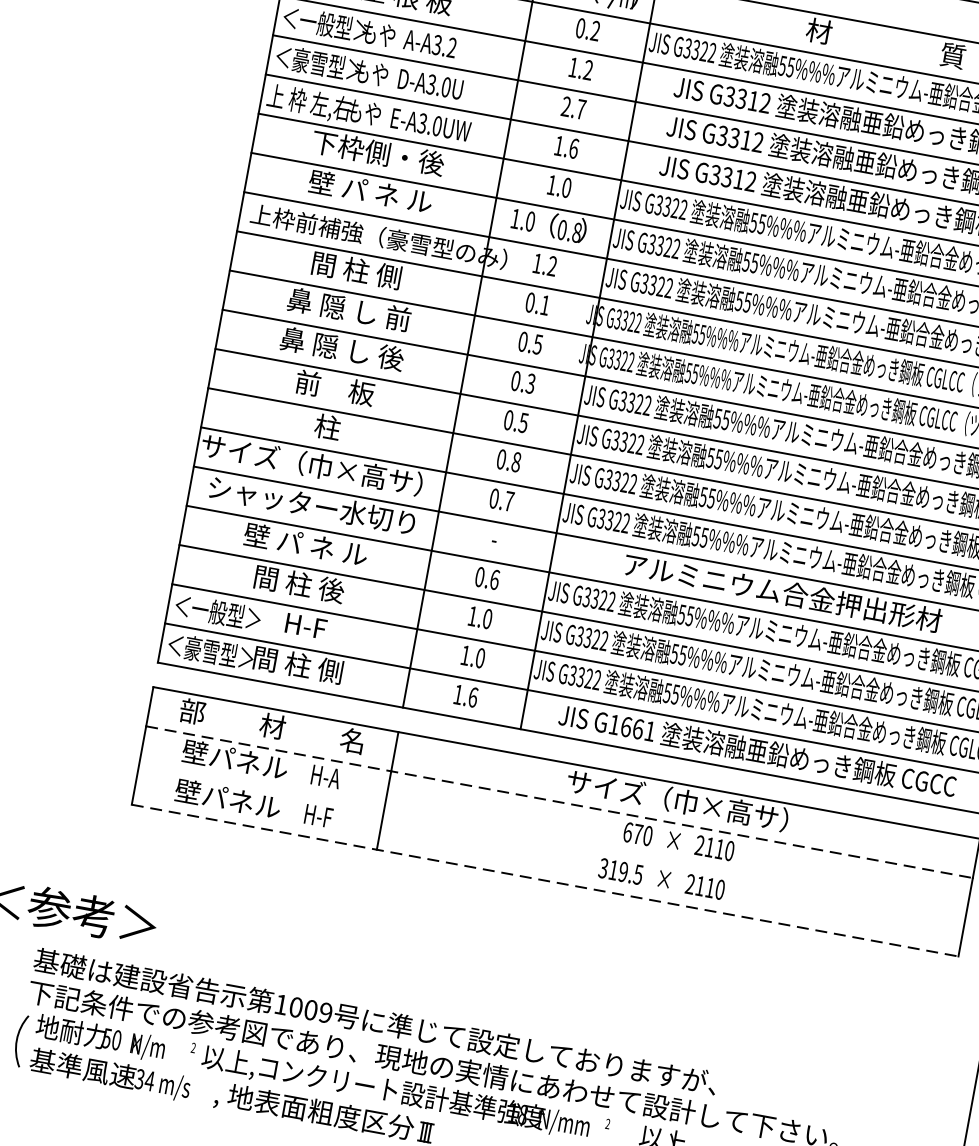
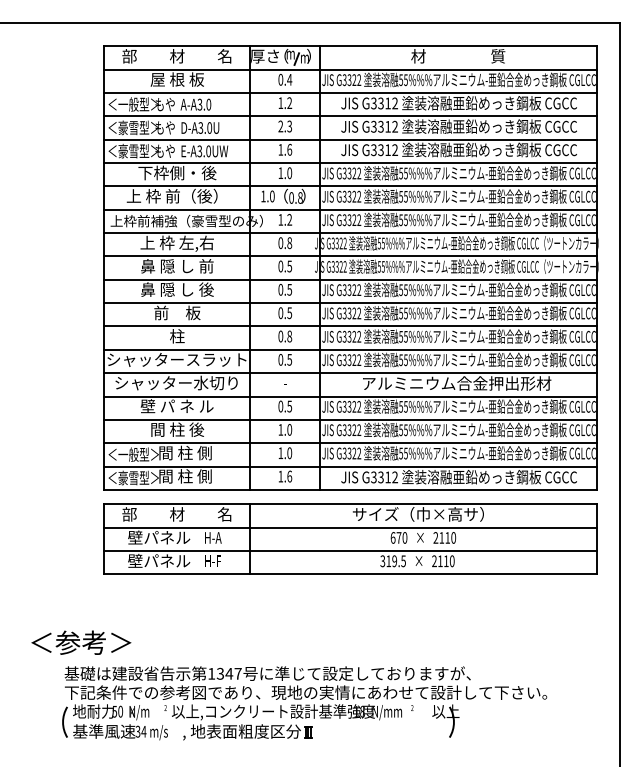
text: (595, 30) -> (289, 79), 0.2 -> 0.4
text: (451, 47) -> (208, 104), A-A3.2 -> A-A3.0
text: (309, 102) -> (132, 151), 上 枠 左,右 -> ＜豪雪型＞
text: (580, 109) -> (289, 126), 2.7 -> 2.3
text: (361, 188) -> (171, 195), 壁 パ ネ ル -> 上 枠 前（後）
text: (354, 271) -> (176, 243), 間 柱 側 -> 上 枠 左,右
text: (544, 305) -> (289, 243), 0.1 -> 0.8
text: (530, 381) -> (289, 288), 0.3 -> 0.5
text: (319, 465) -> (176, 359), サイズ（巾×高サ） -> シャッタースラット
text: (508, 500) -> (289, 359), 0.7 -> 0.5
text: (494, 579) -> (289, 406), 0.6 -> 0.5
text: (305, 624) -> (185, 452), H-F -> 間 柱 側
text: (632, 728) -> (384, 477), G1661 -> G3312
line: (559, 801) -> (350, 527), dashed -> solid
line: (552, 842) -> (350, 551), added
line: (545, 880) -> (350, 574), dashed -> solid
text: (309, 1009) -> (228, 673), 1009 -> 1347

